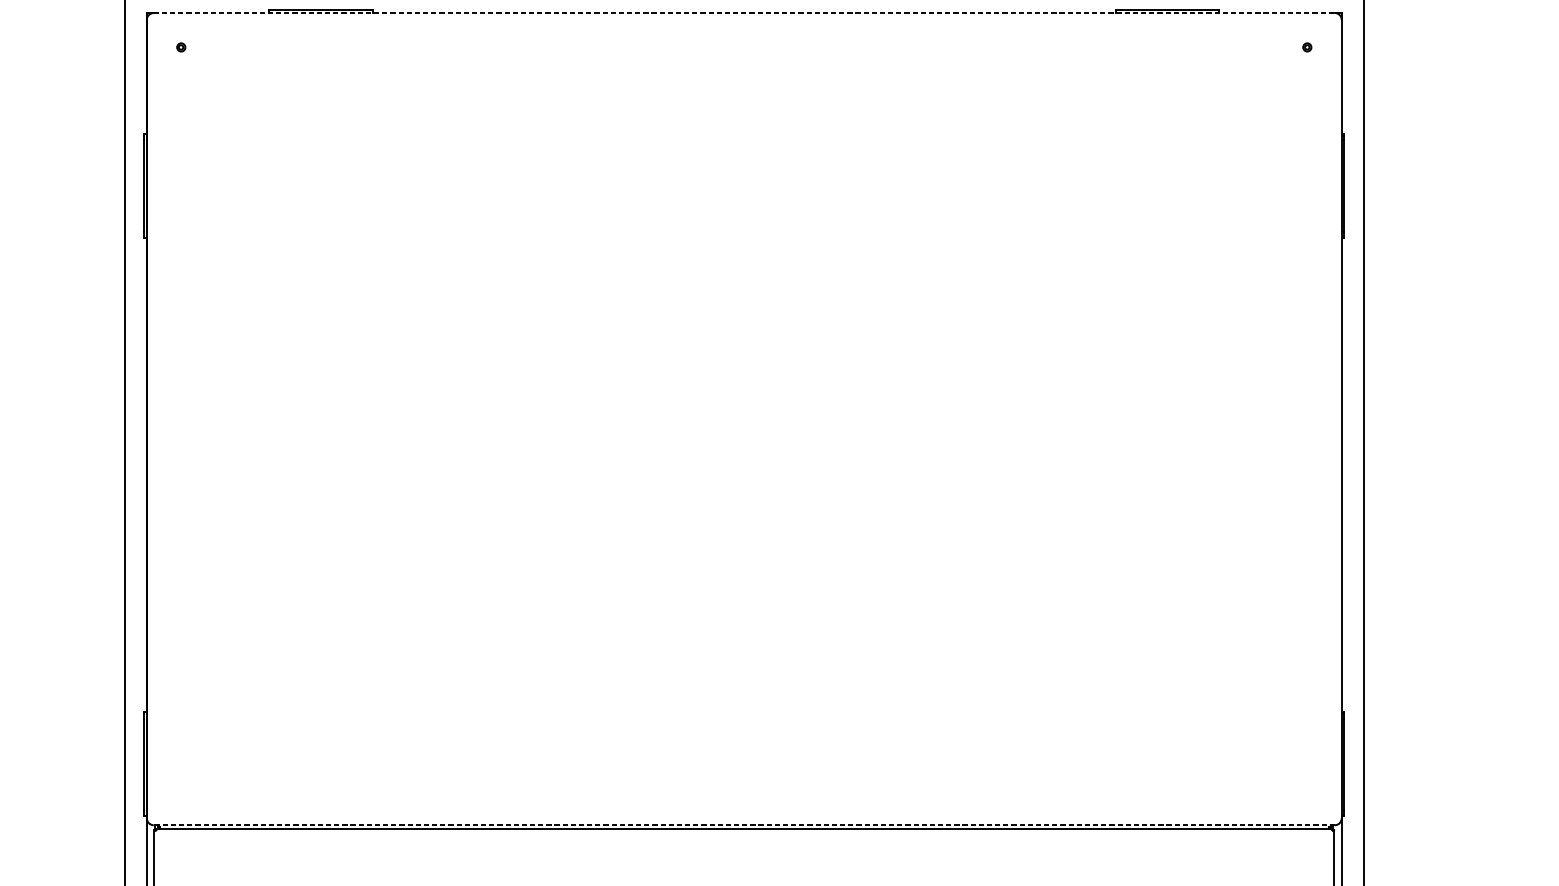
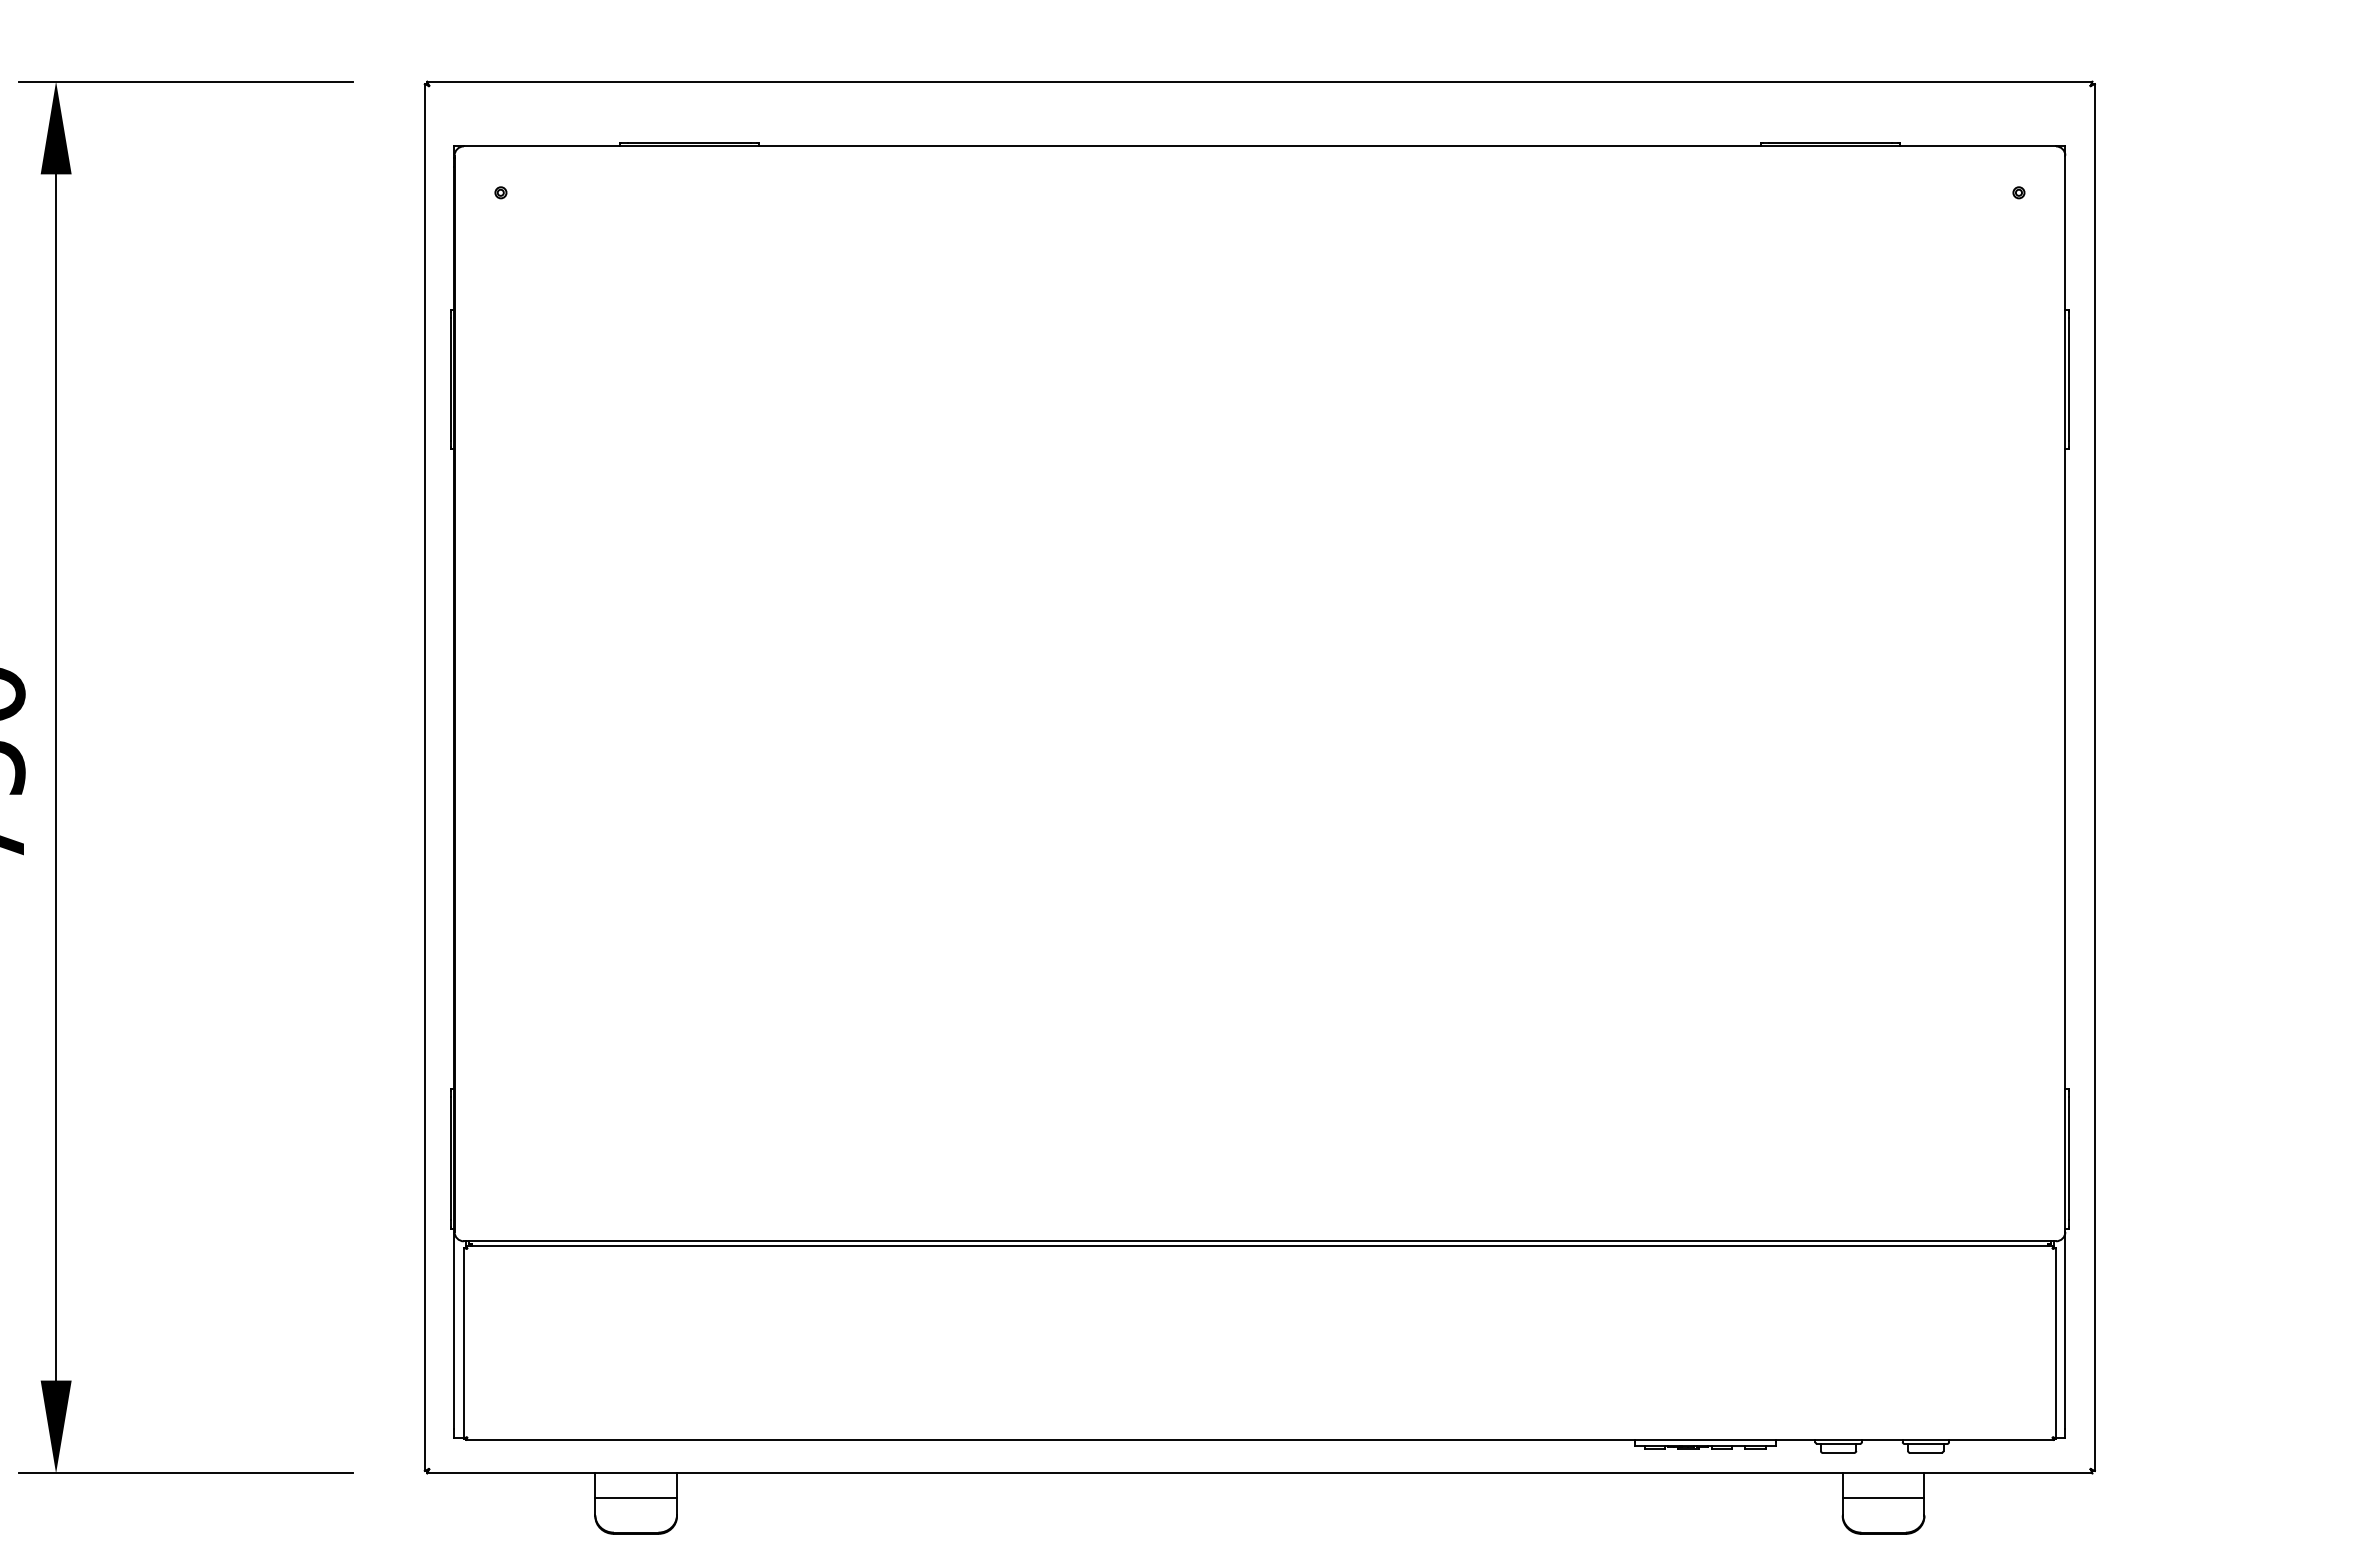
line: (744, 13) -> (1260, 146), dashed -> solid
line: (743, 825) -> (1259, 1241), dashed -> solid

